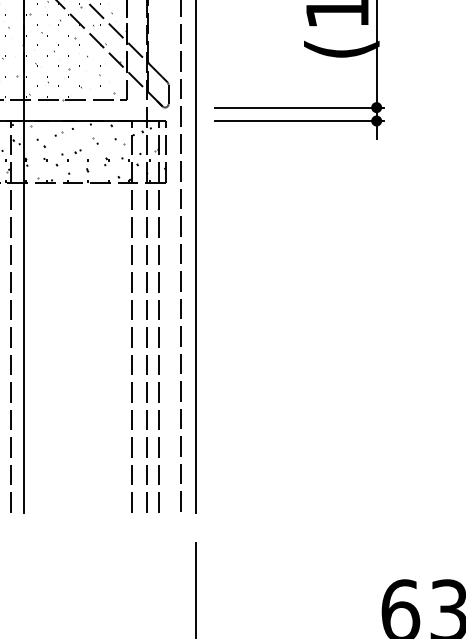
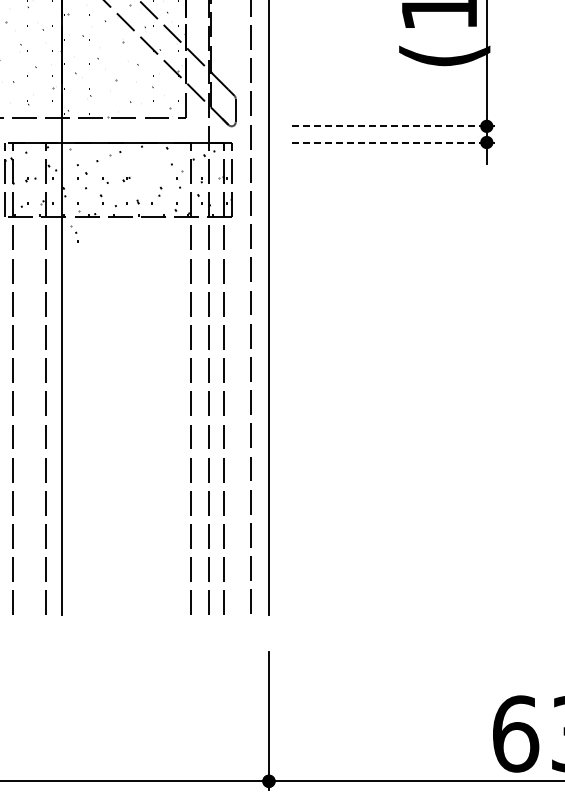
line: (300, 107) -> (394, 126), solid -> dashed
line: (300, 121) -> (394, 142), solid -> dashed
part: (58, 134) -> (103, 158), size x1.6
part: (96, 144) -> (74, 233), moved

